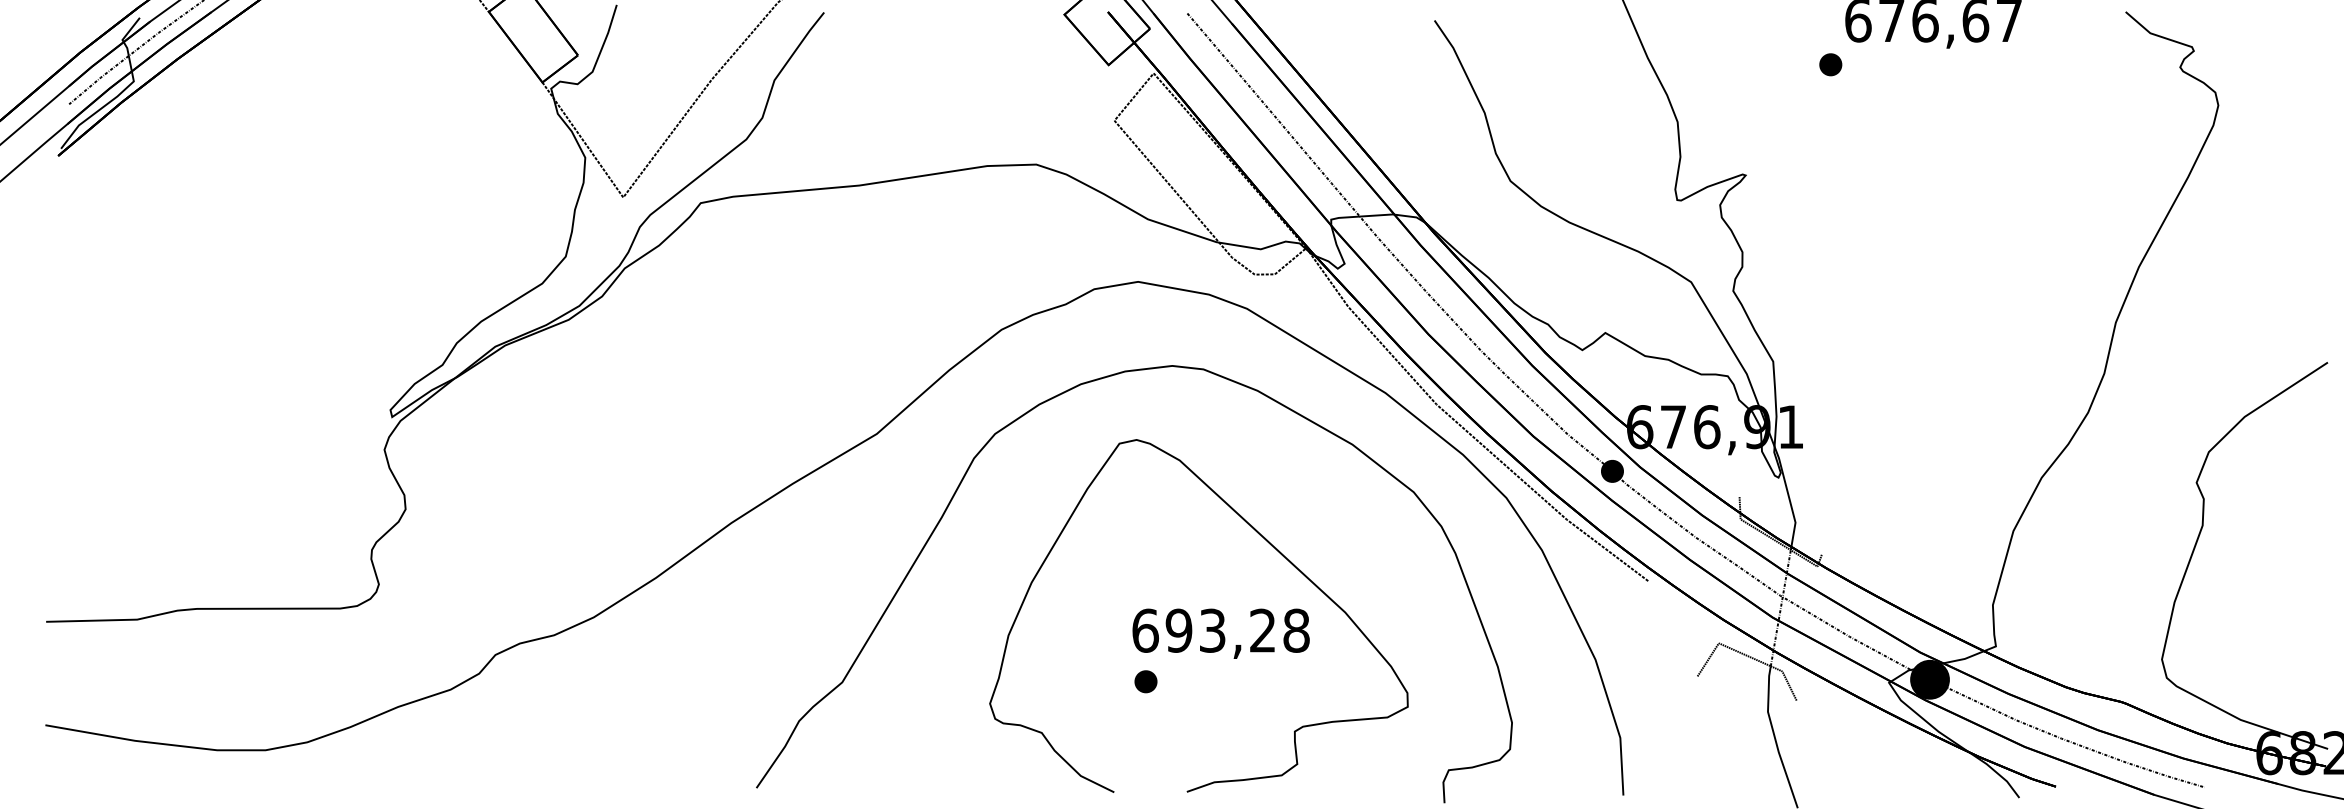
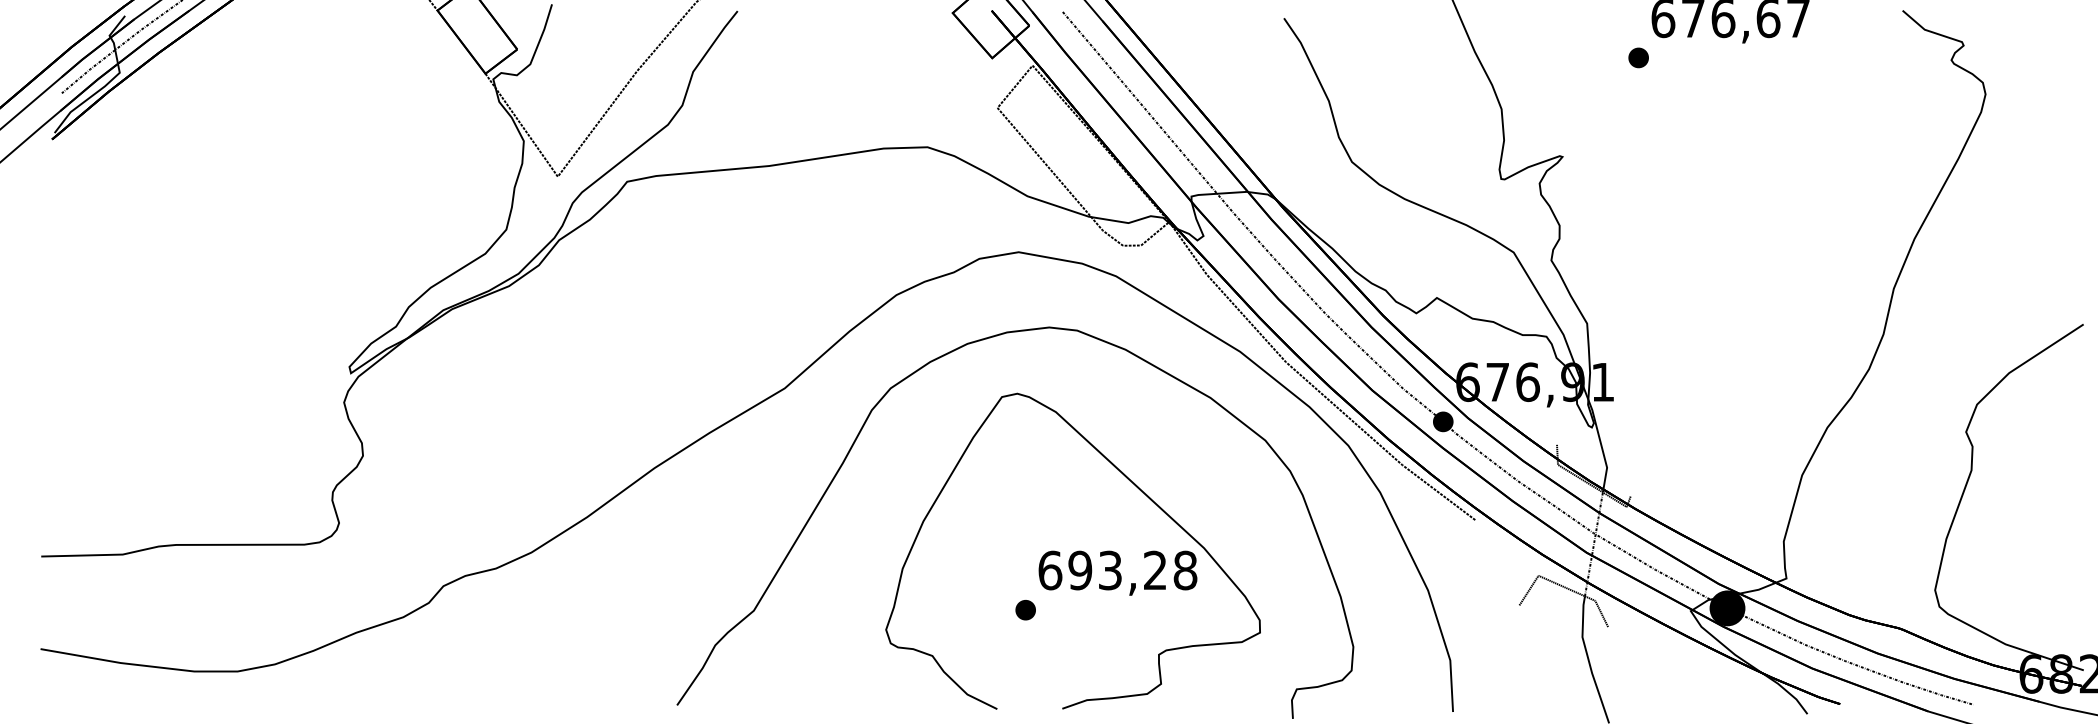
text: (1220, 632) -> (1117, 572), moved

